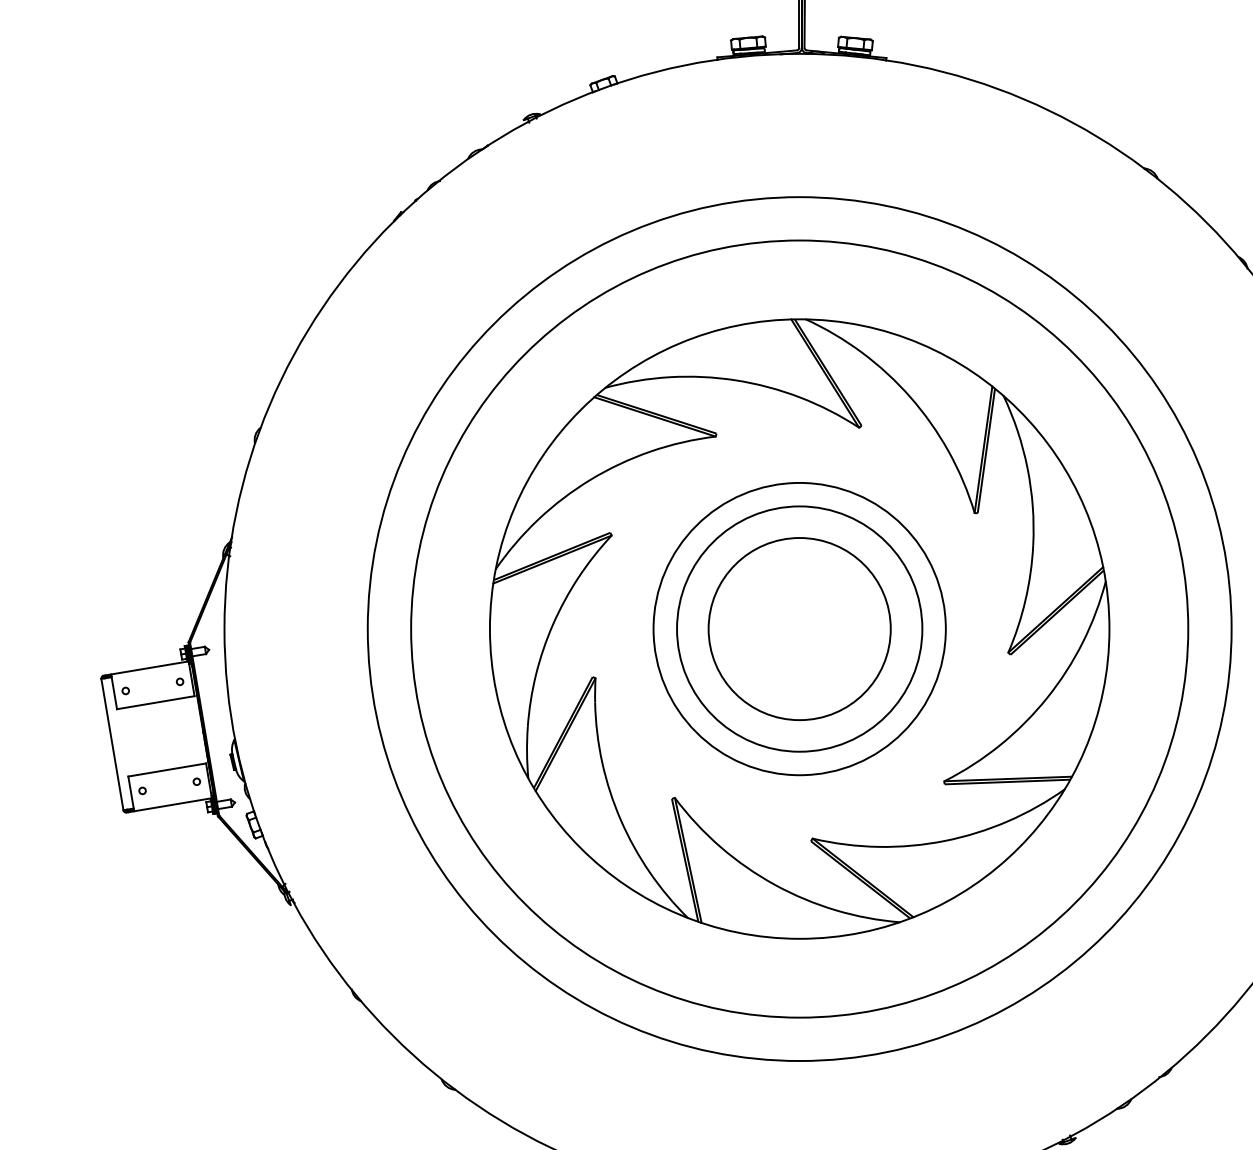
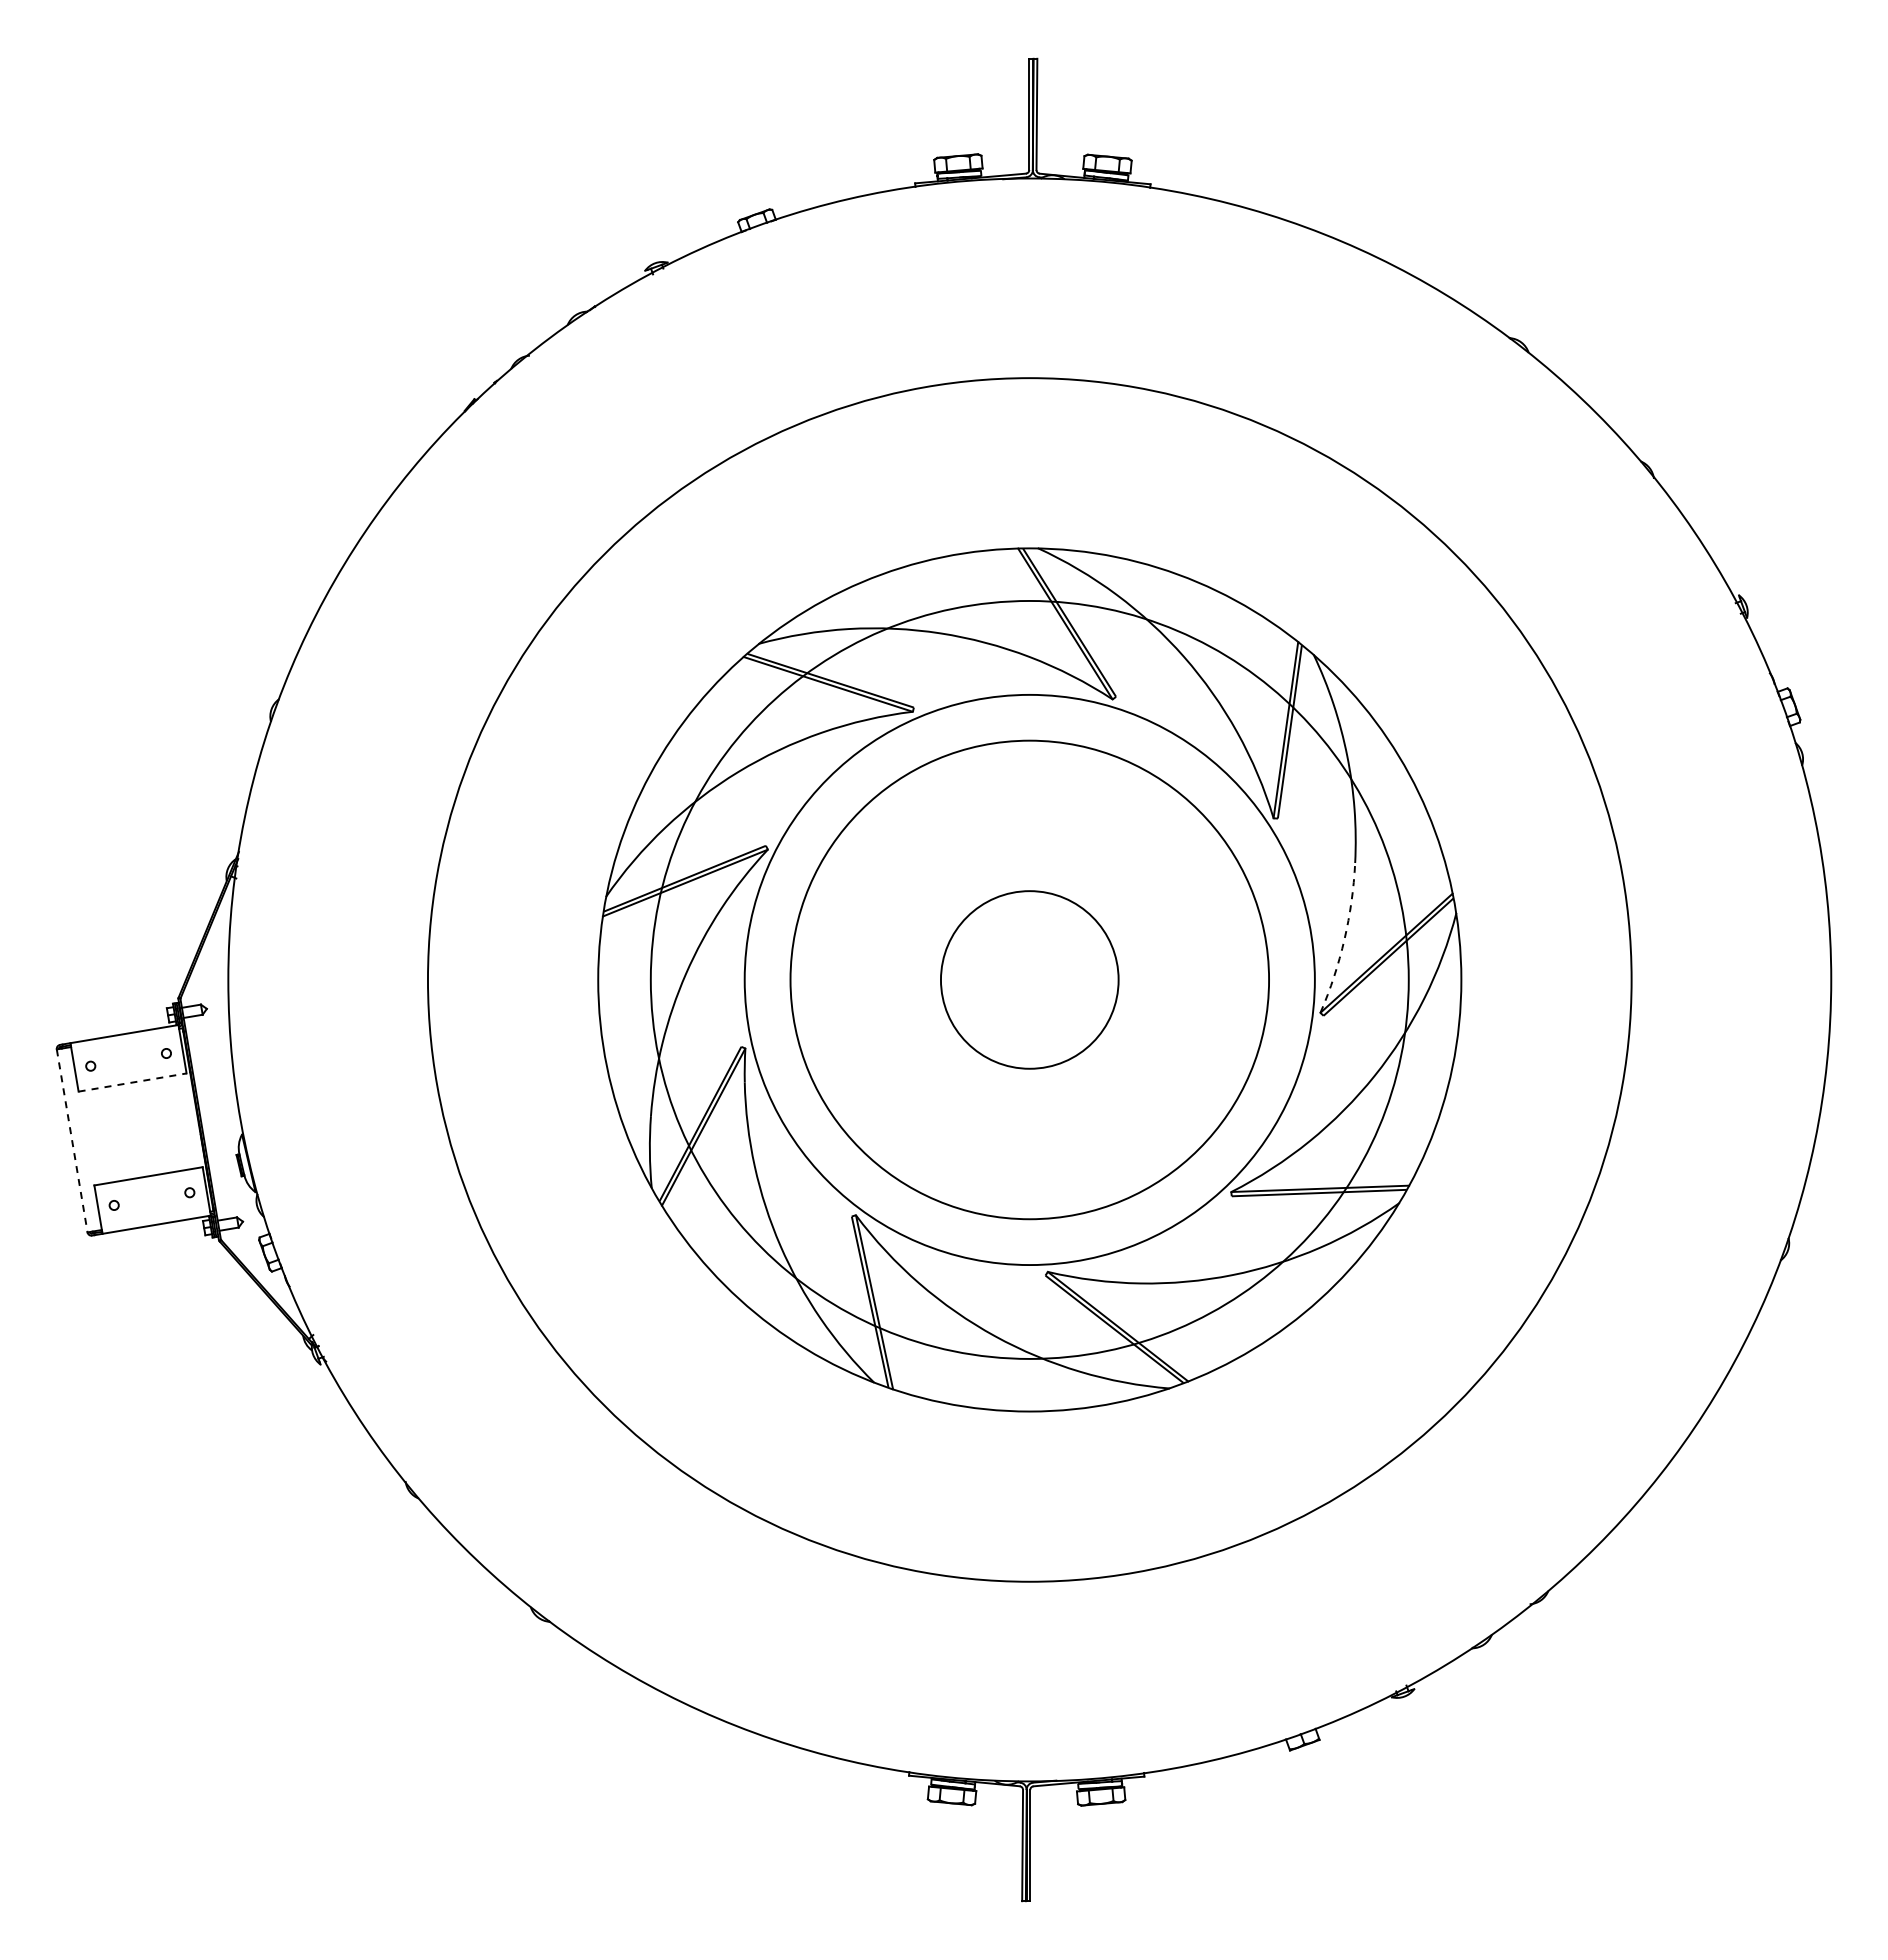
arc: (1025, 600) -> (1344, 939), solid -> dashed
circle: (799, 628) -> (1029, 979), size x0.7
circle: (799, 628) -> (1029, 979), size x0.7
circle: (799, 628) -> (1029, 979), size x1.4
circle: (799, 628) -> (1029, 979), size x1.4
line: (155, 702) -> (132, 1082), solid -> dashed
line: (112, 744) -> (72, 1140), solid -> dashed

